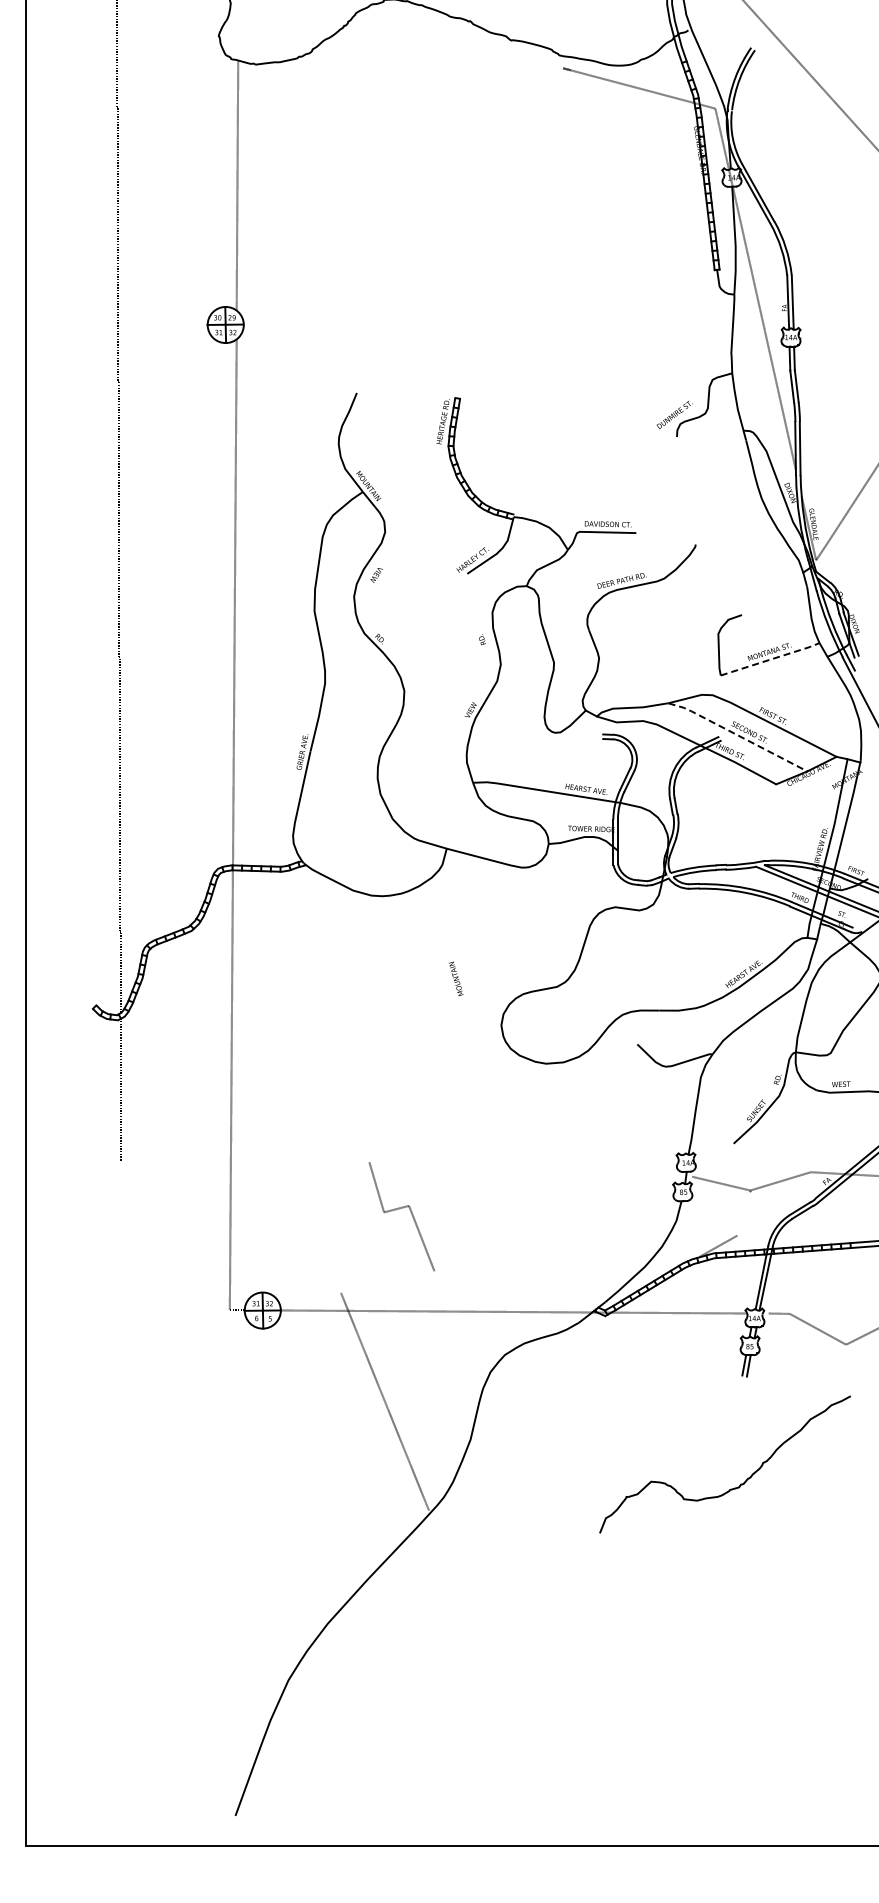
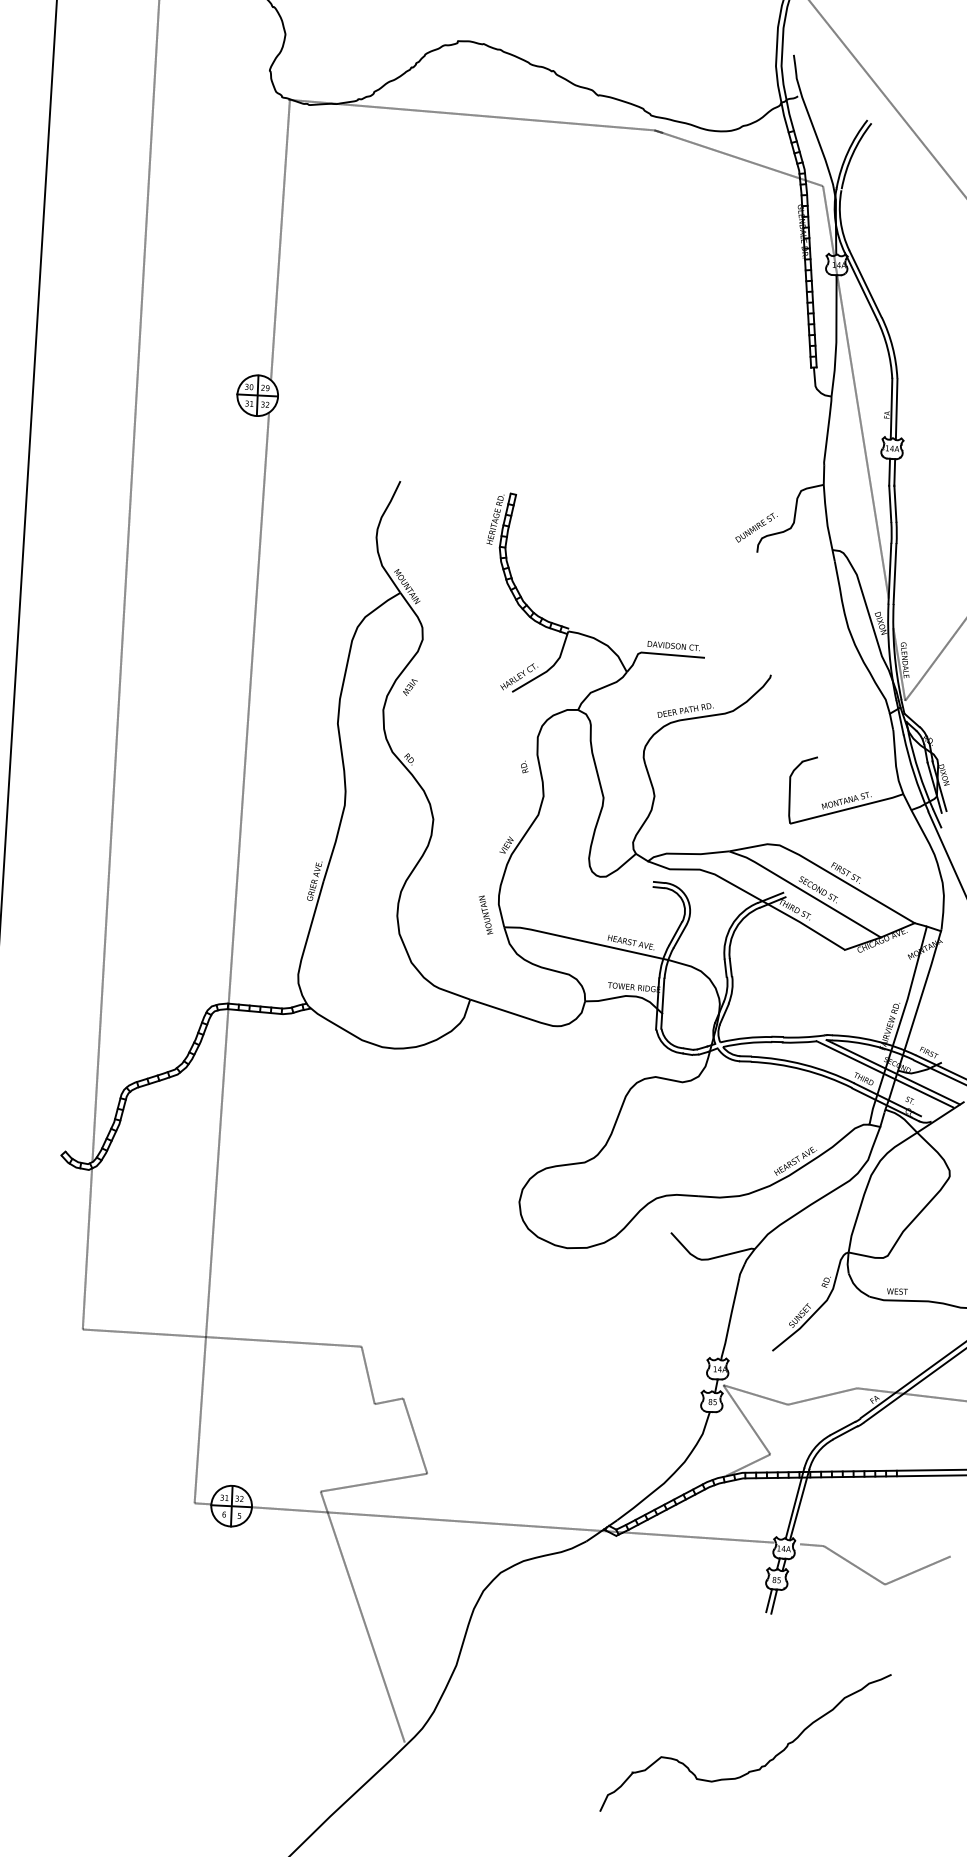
line: (399, 64) -> (470, 114), added
line: (771, 659) -> (848, 809), dashed -> solid
line: (737, 735) -> (804, 892), dashed -> solid
text: (456, 978) -> (486, 914), moved
line: (245, 1162) -> (222, 1338), added
line: (714, 1205) -> (746, 1419), added
line: (387, 1281) -> (373, 1482), added
curve: (731, 1488) -> (751, 1770), moved

